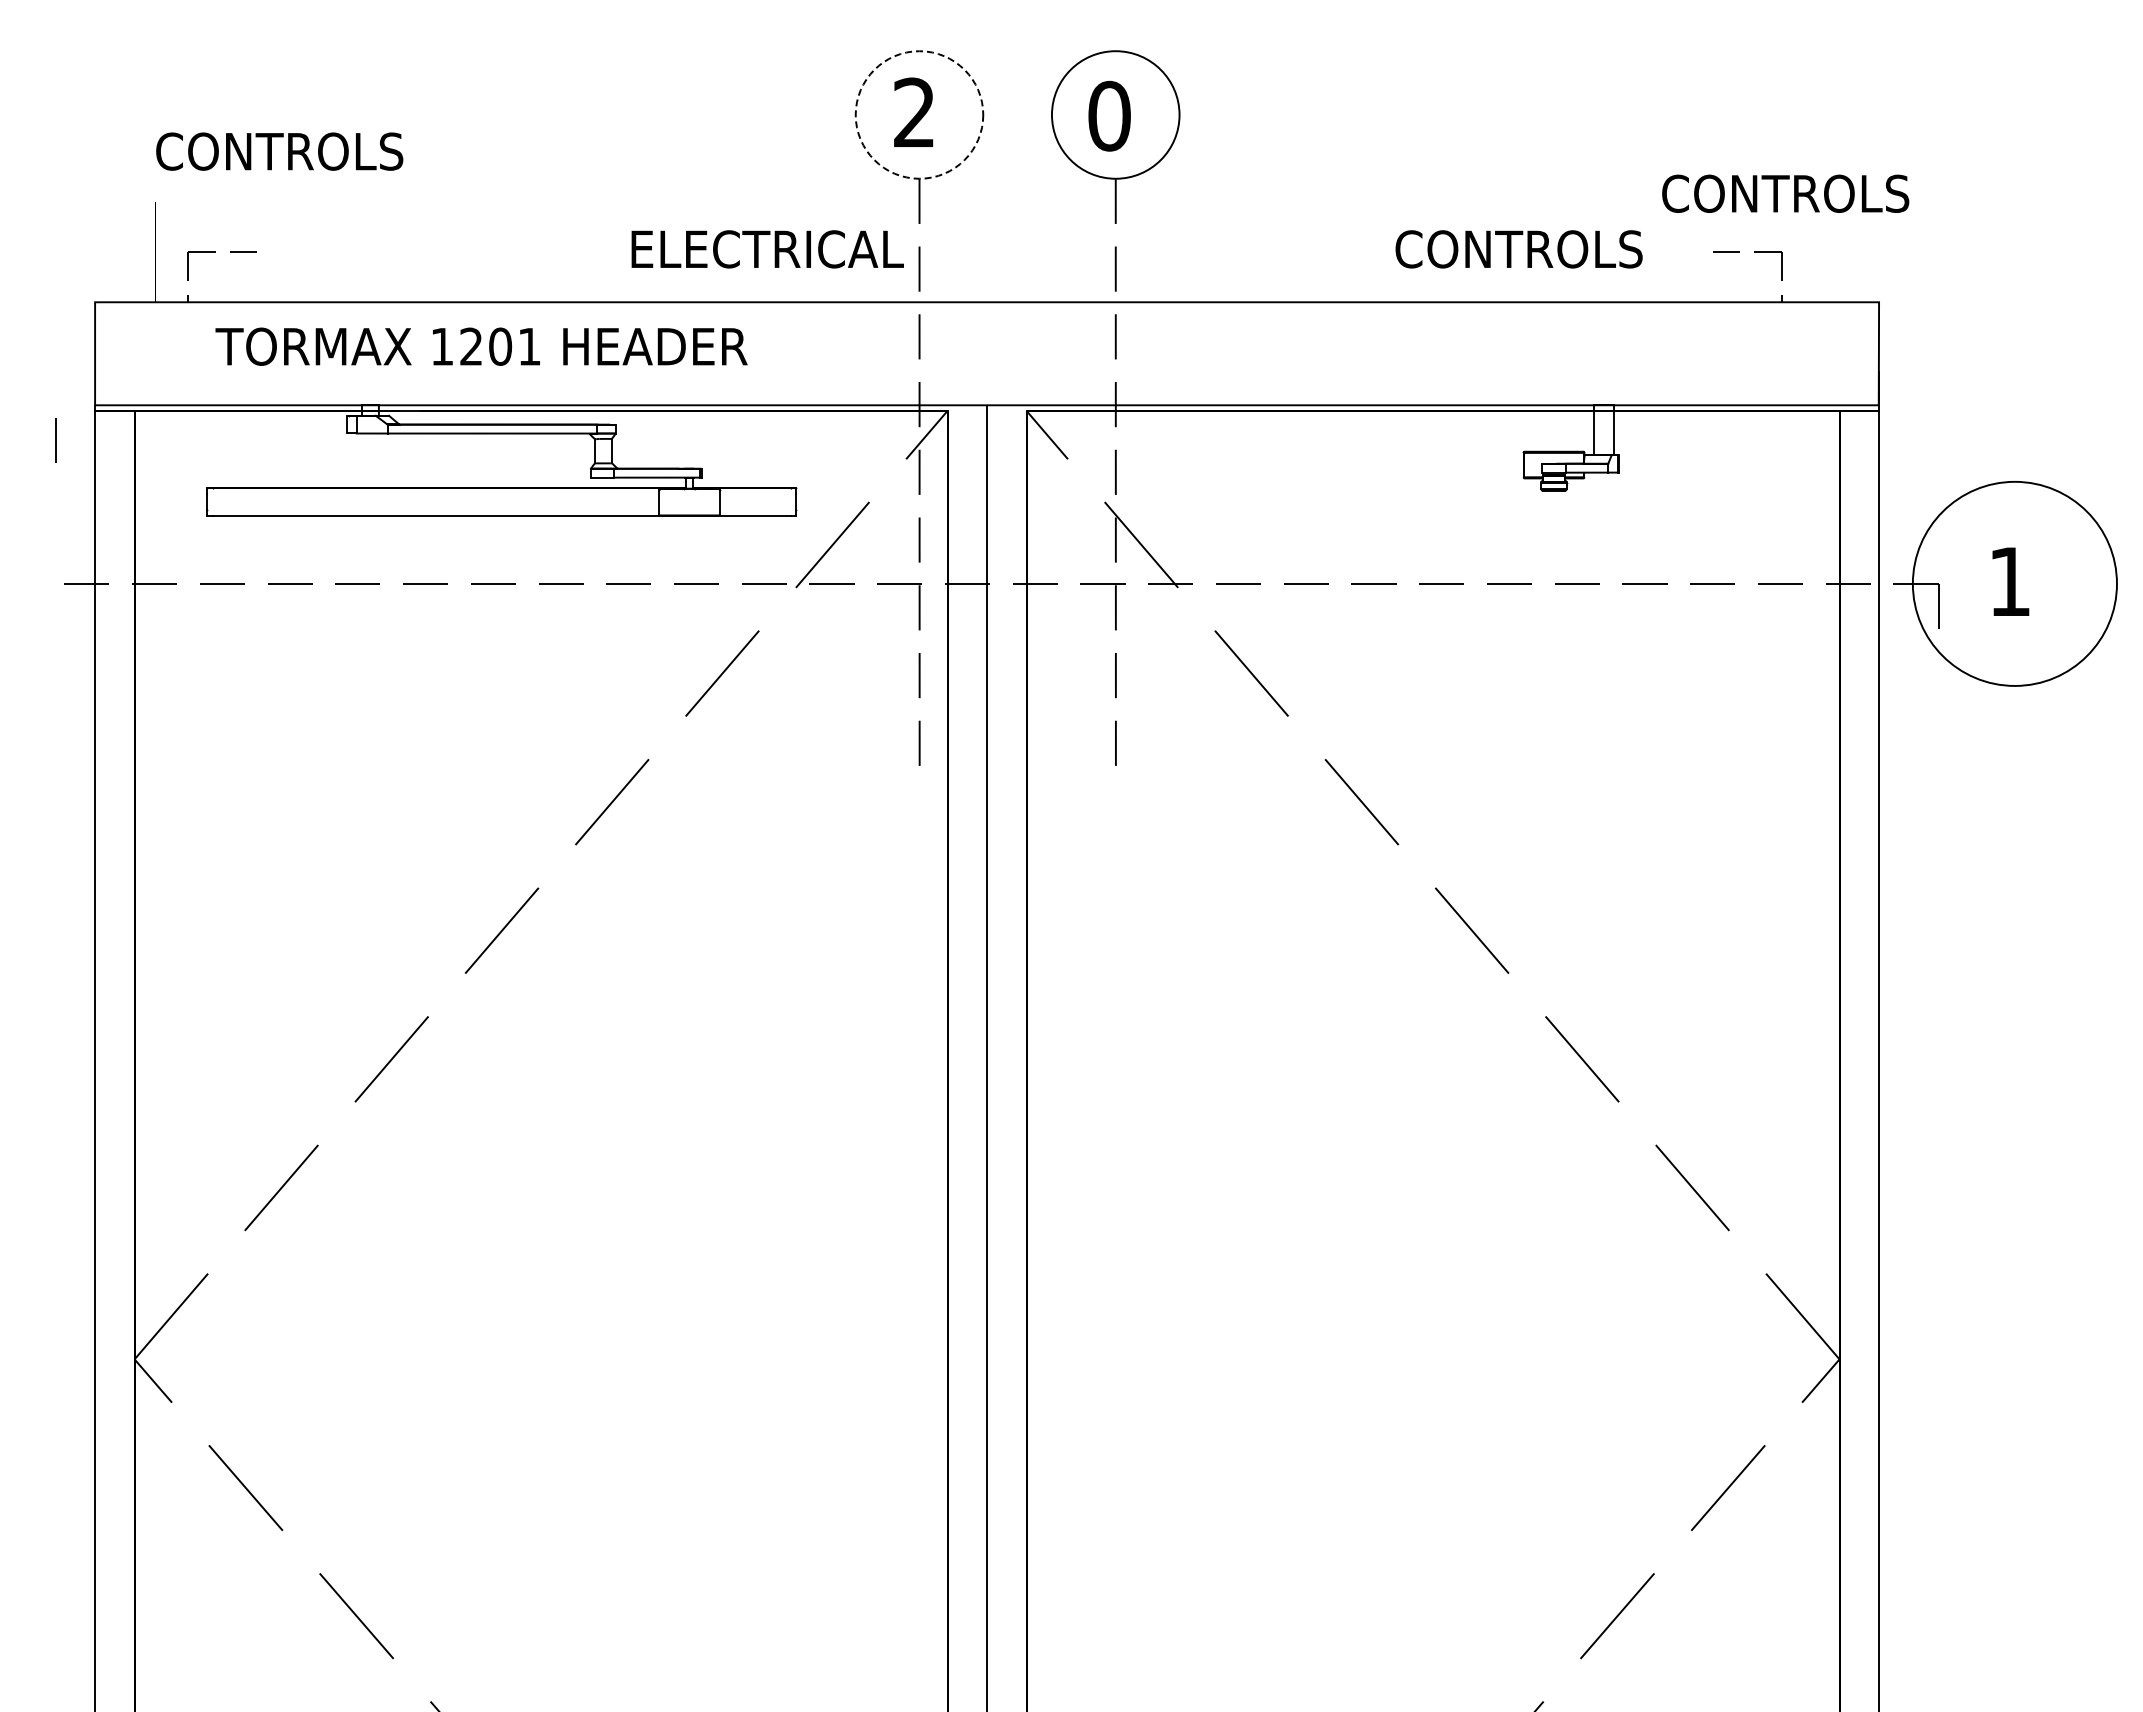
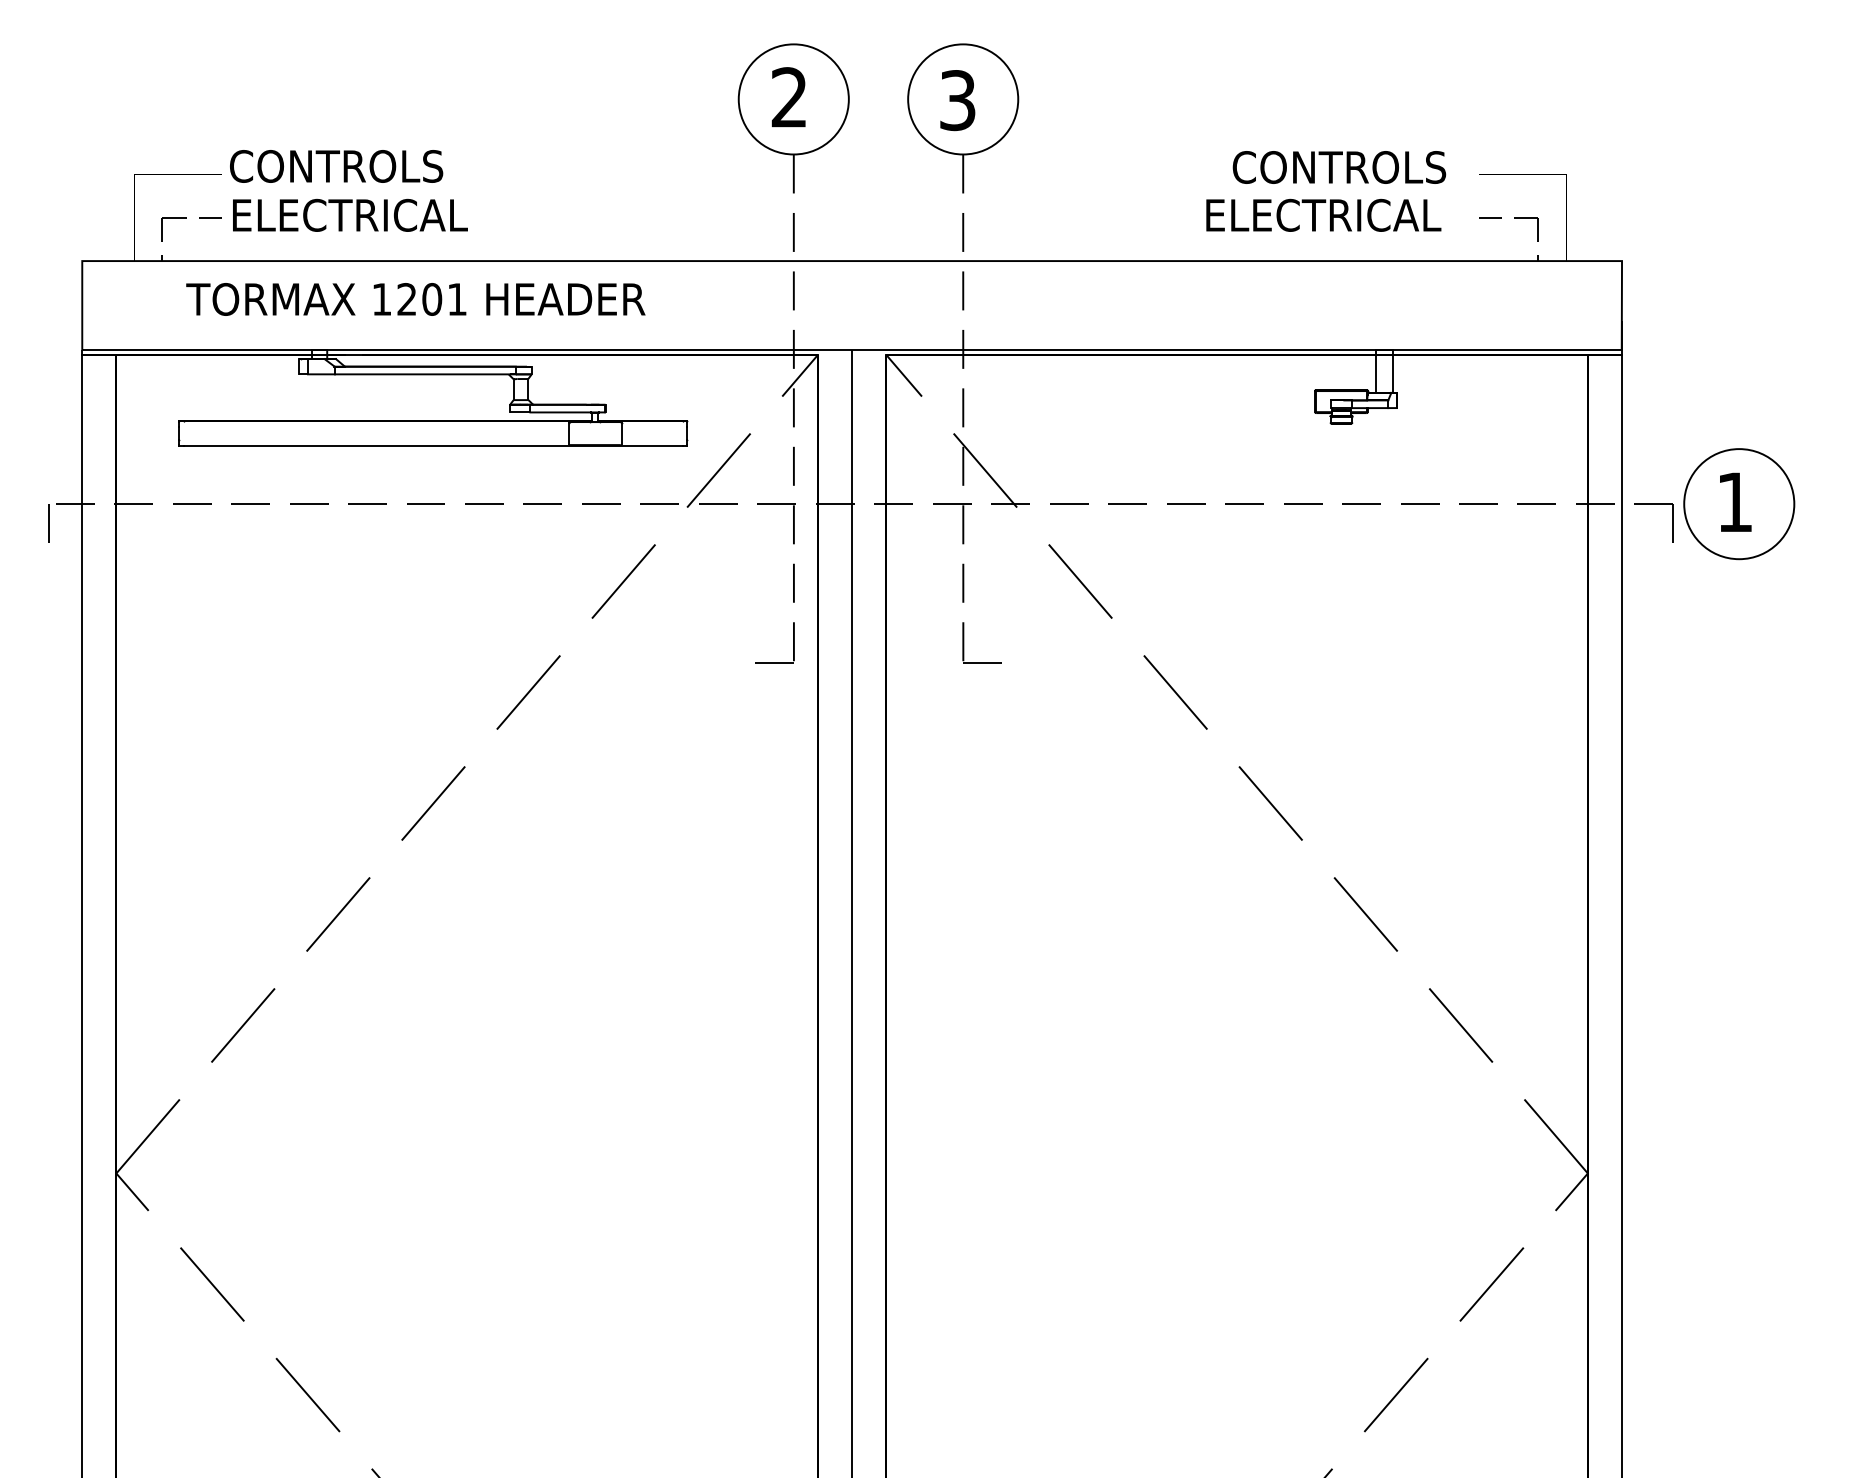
circle: (919, 114) -> (793, 99), dashed -> solid
text: (1109, 115) -> (957, 99), 0 -> 3
text: (279, 151) -> (336, 166), moved
text: (1785, 193) -> (1339, 167), moved
text: (767, 249) -> (350, 215), moved
text: (1532, 249) -> (1322, 215), CONTROLS -> ELECTRICAL
line: (55, 440) -> (48, 523), moved
circle: (2014, 583) -> (1738, 503), size x0.62
line: (896, 768) -> (773, 663), added
line: (1138, 768) -> (982, 663), added

